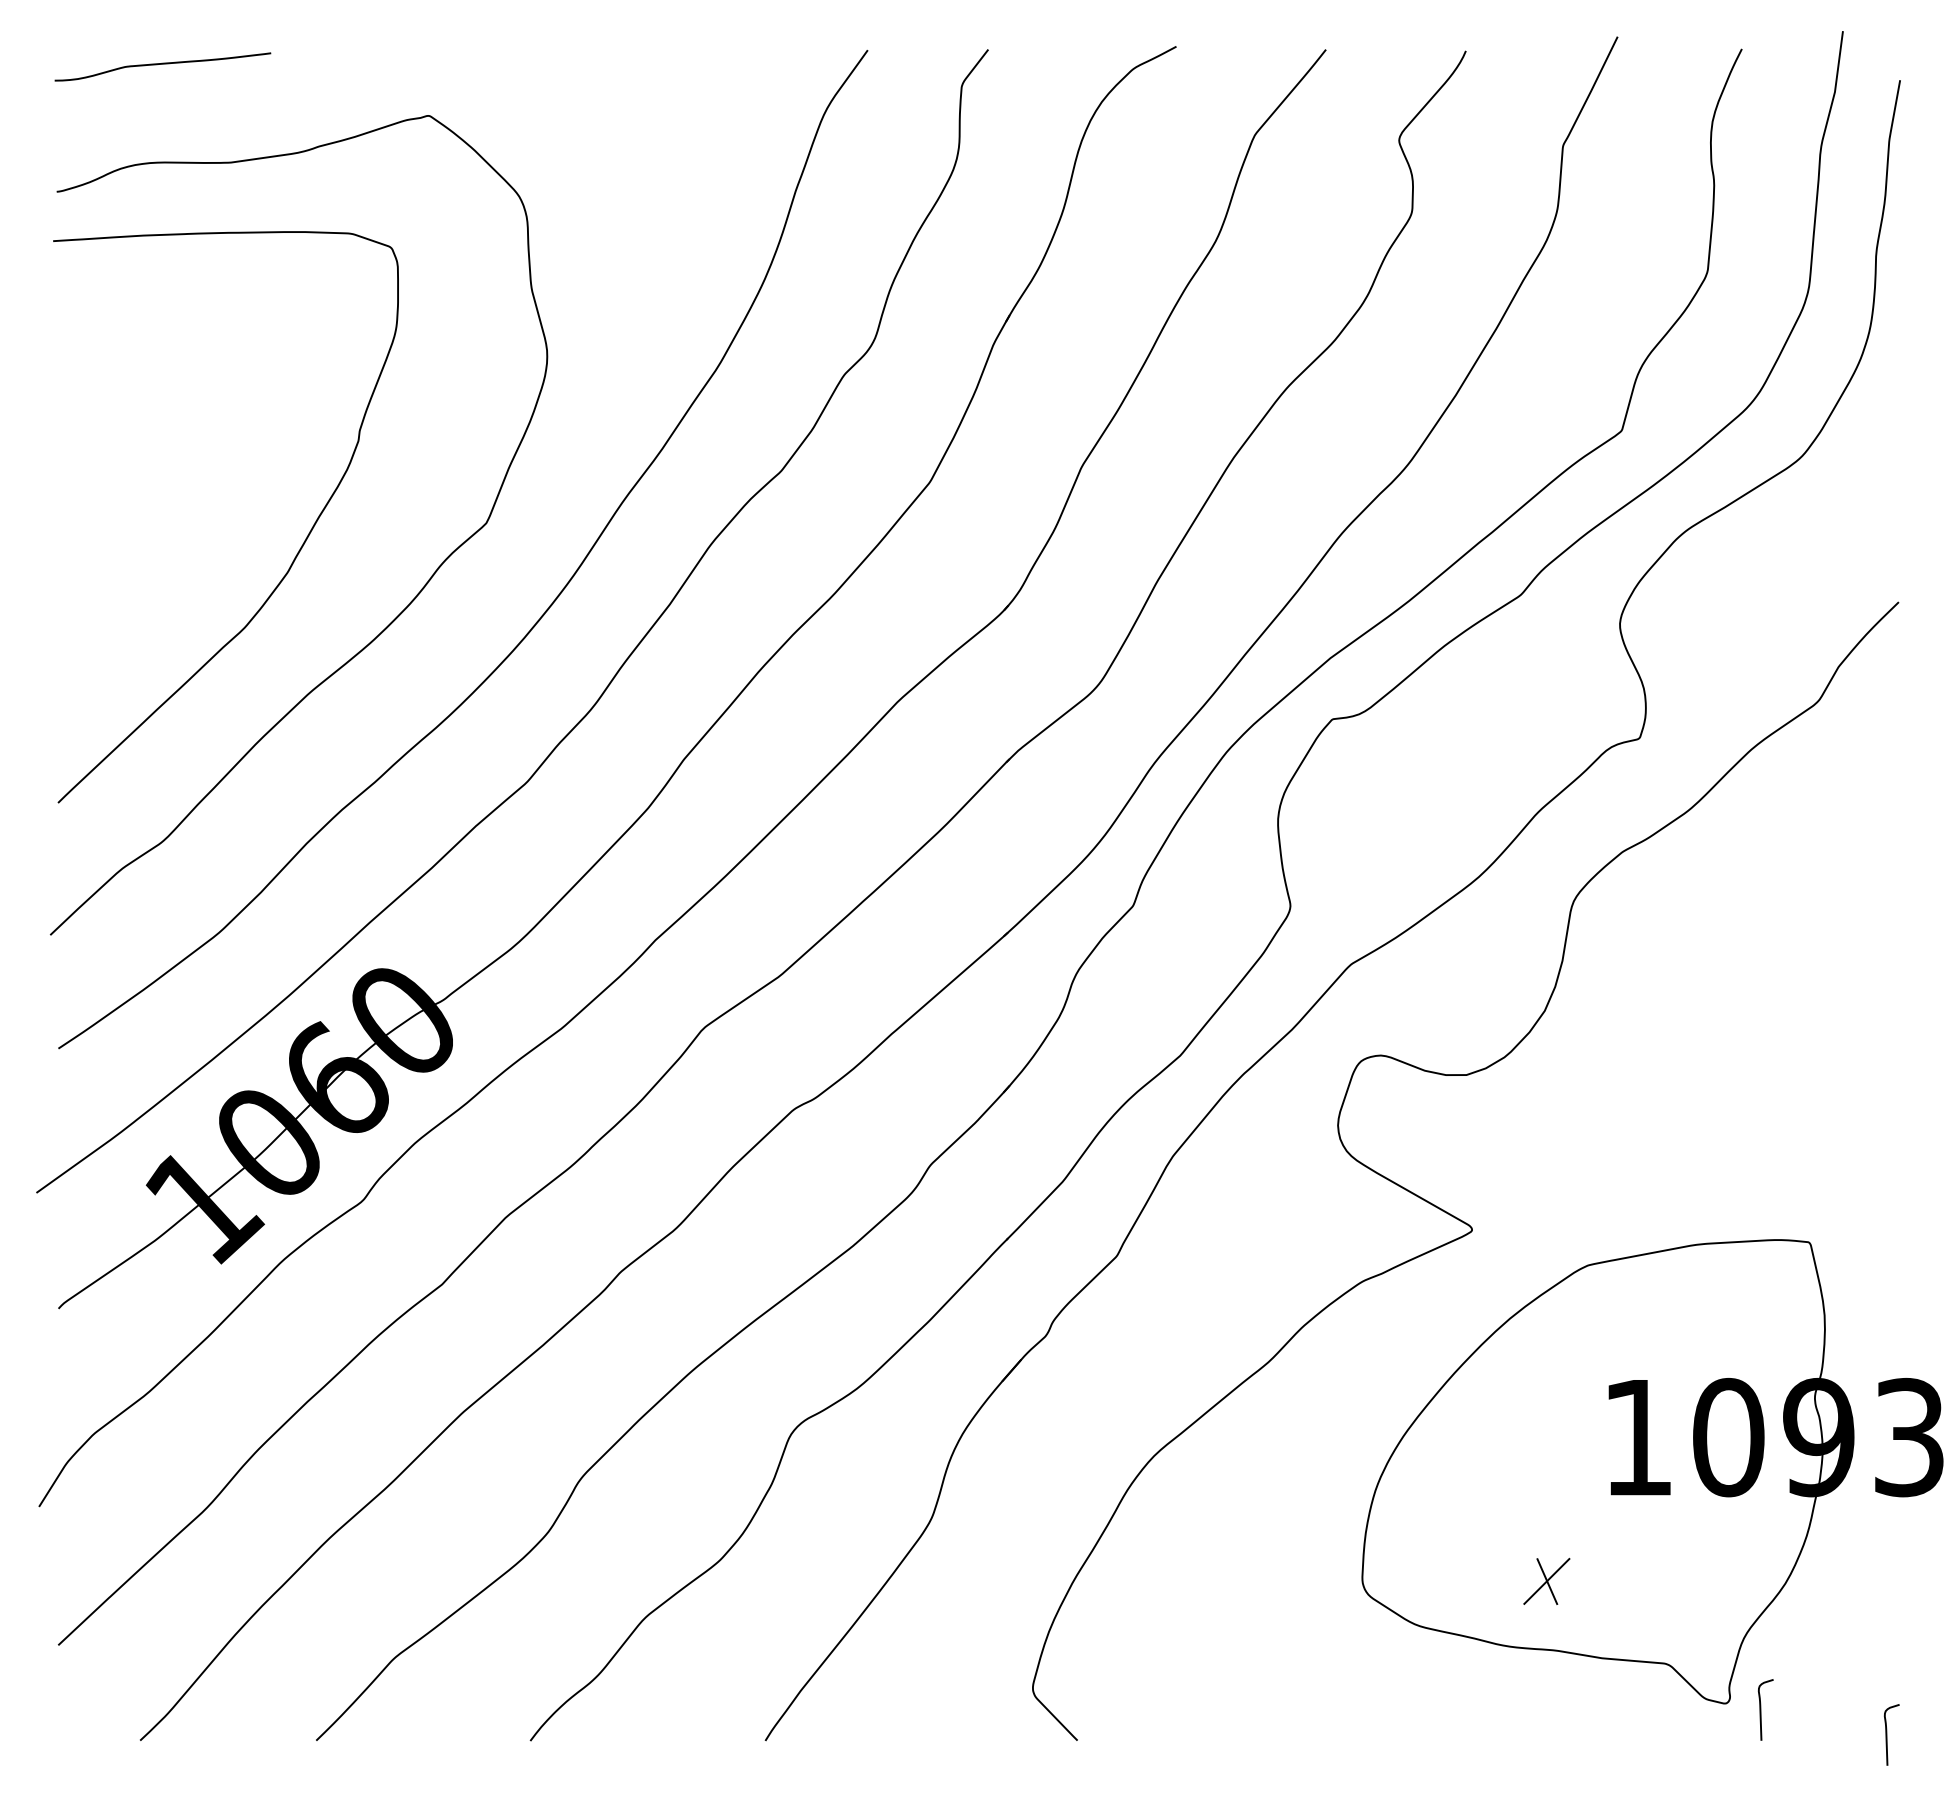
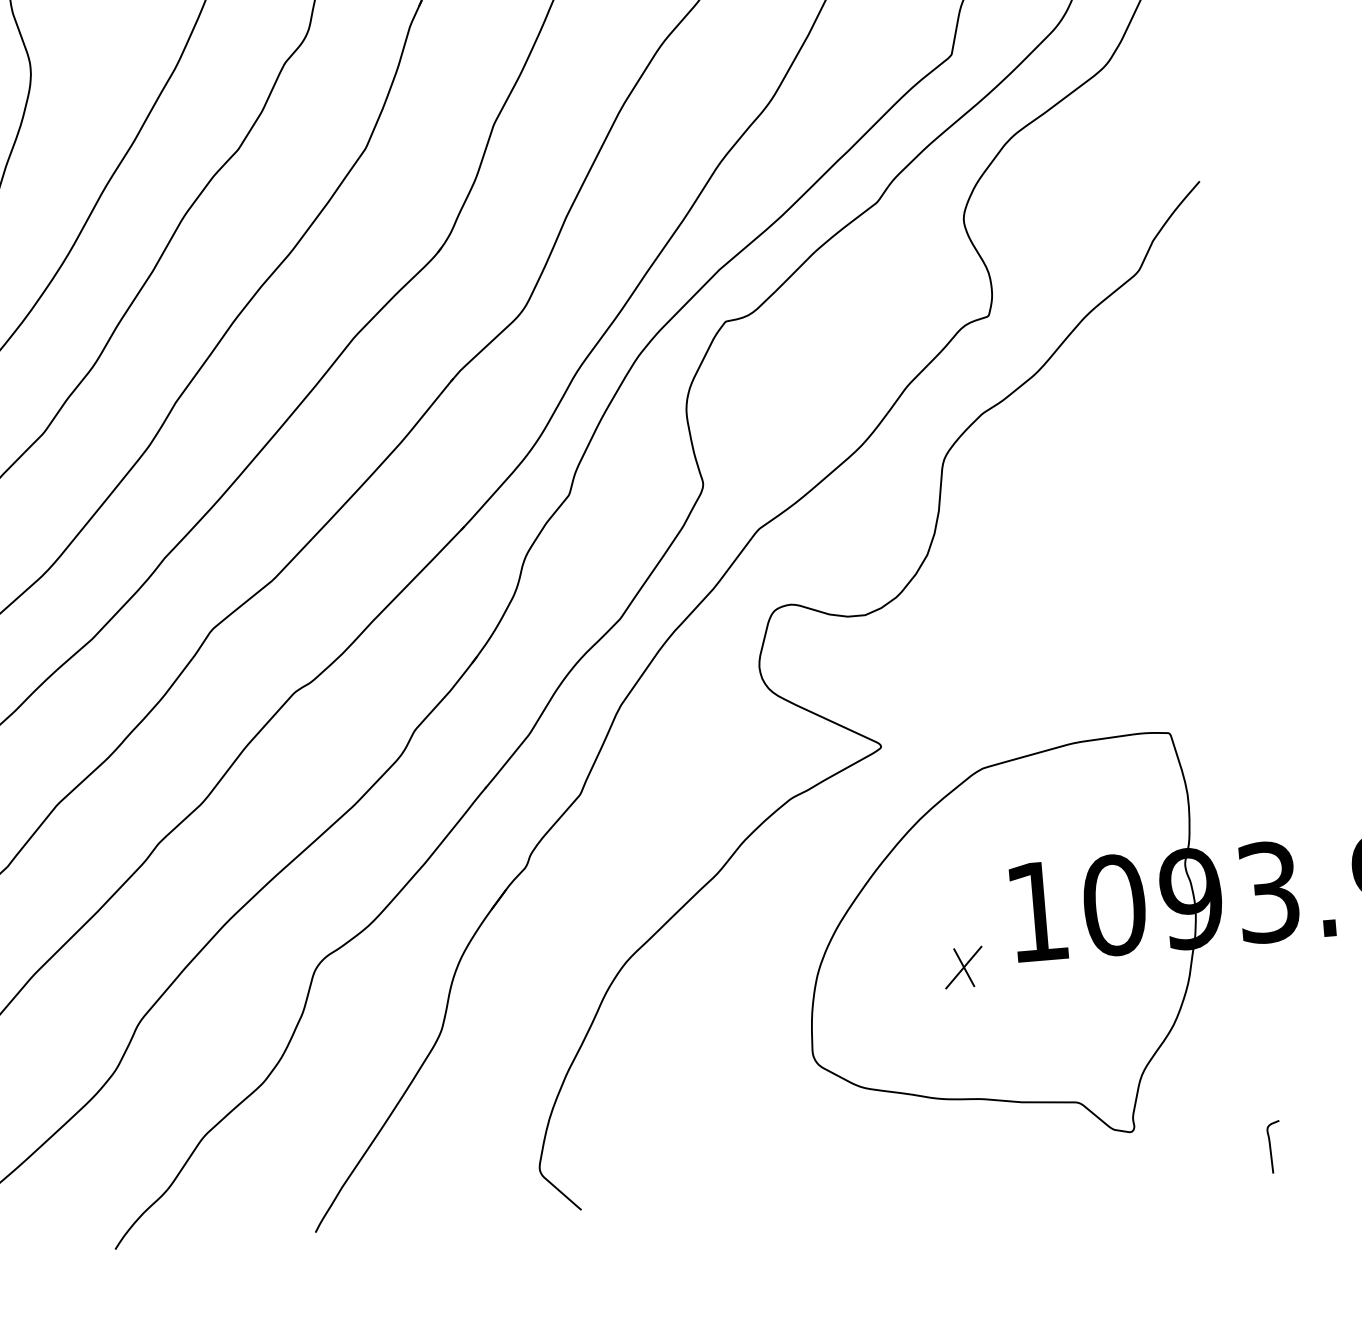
part: (1546, 1580) -> (963, 966), moved
curve: (1761, 1709) -> (1162, 1134), removed

